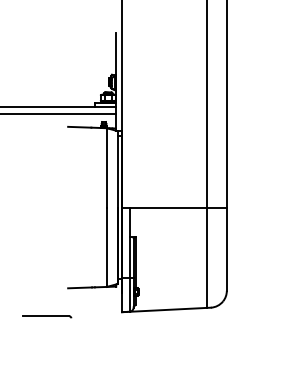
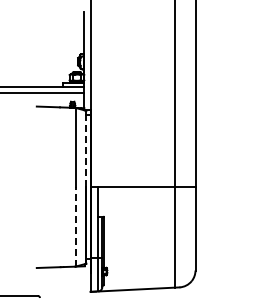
line: (117, 171) -> (86, 151), solid -> dashed
line: (106, 247) -> (75, 227), solid -> dashed

